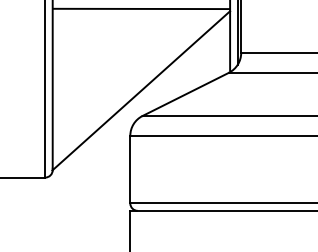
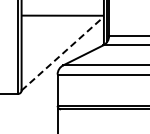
line: (142, 90) -> (63, 53), solid -> dashed

